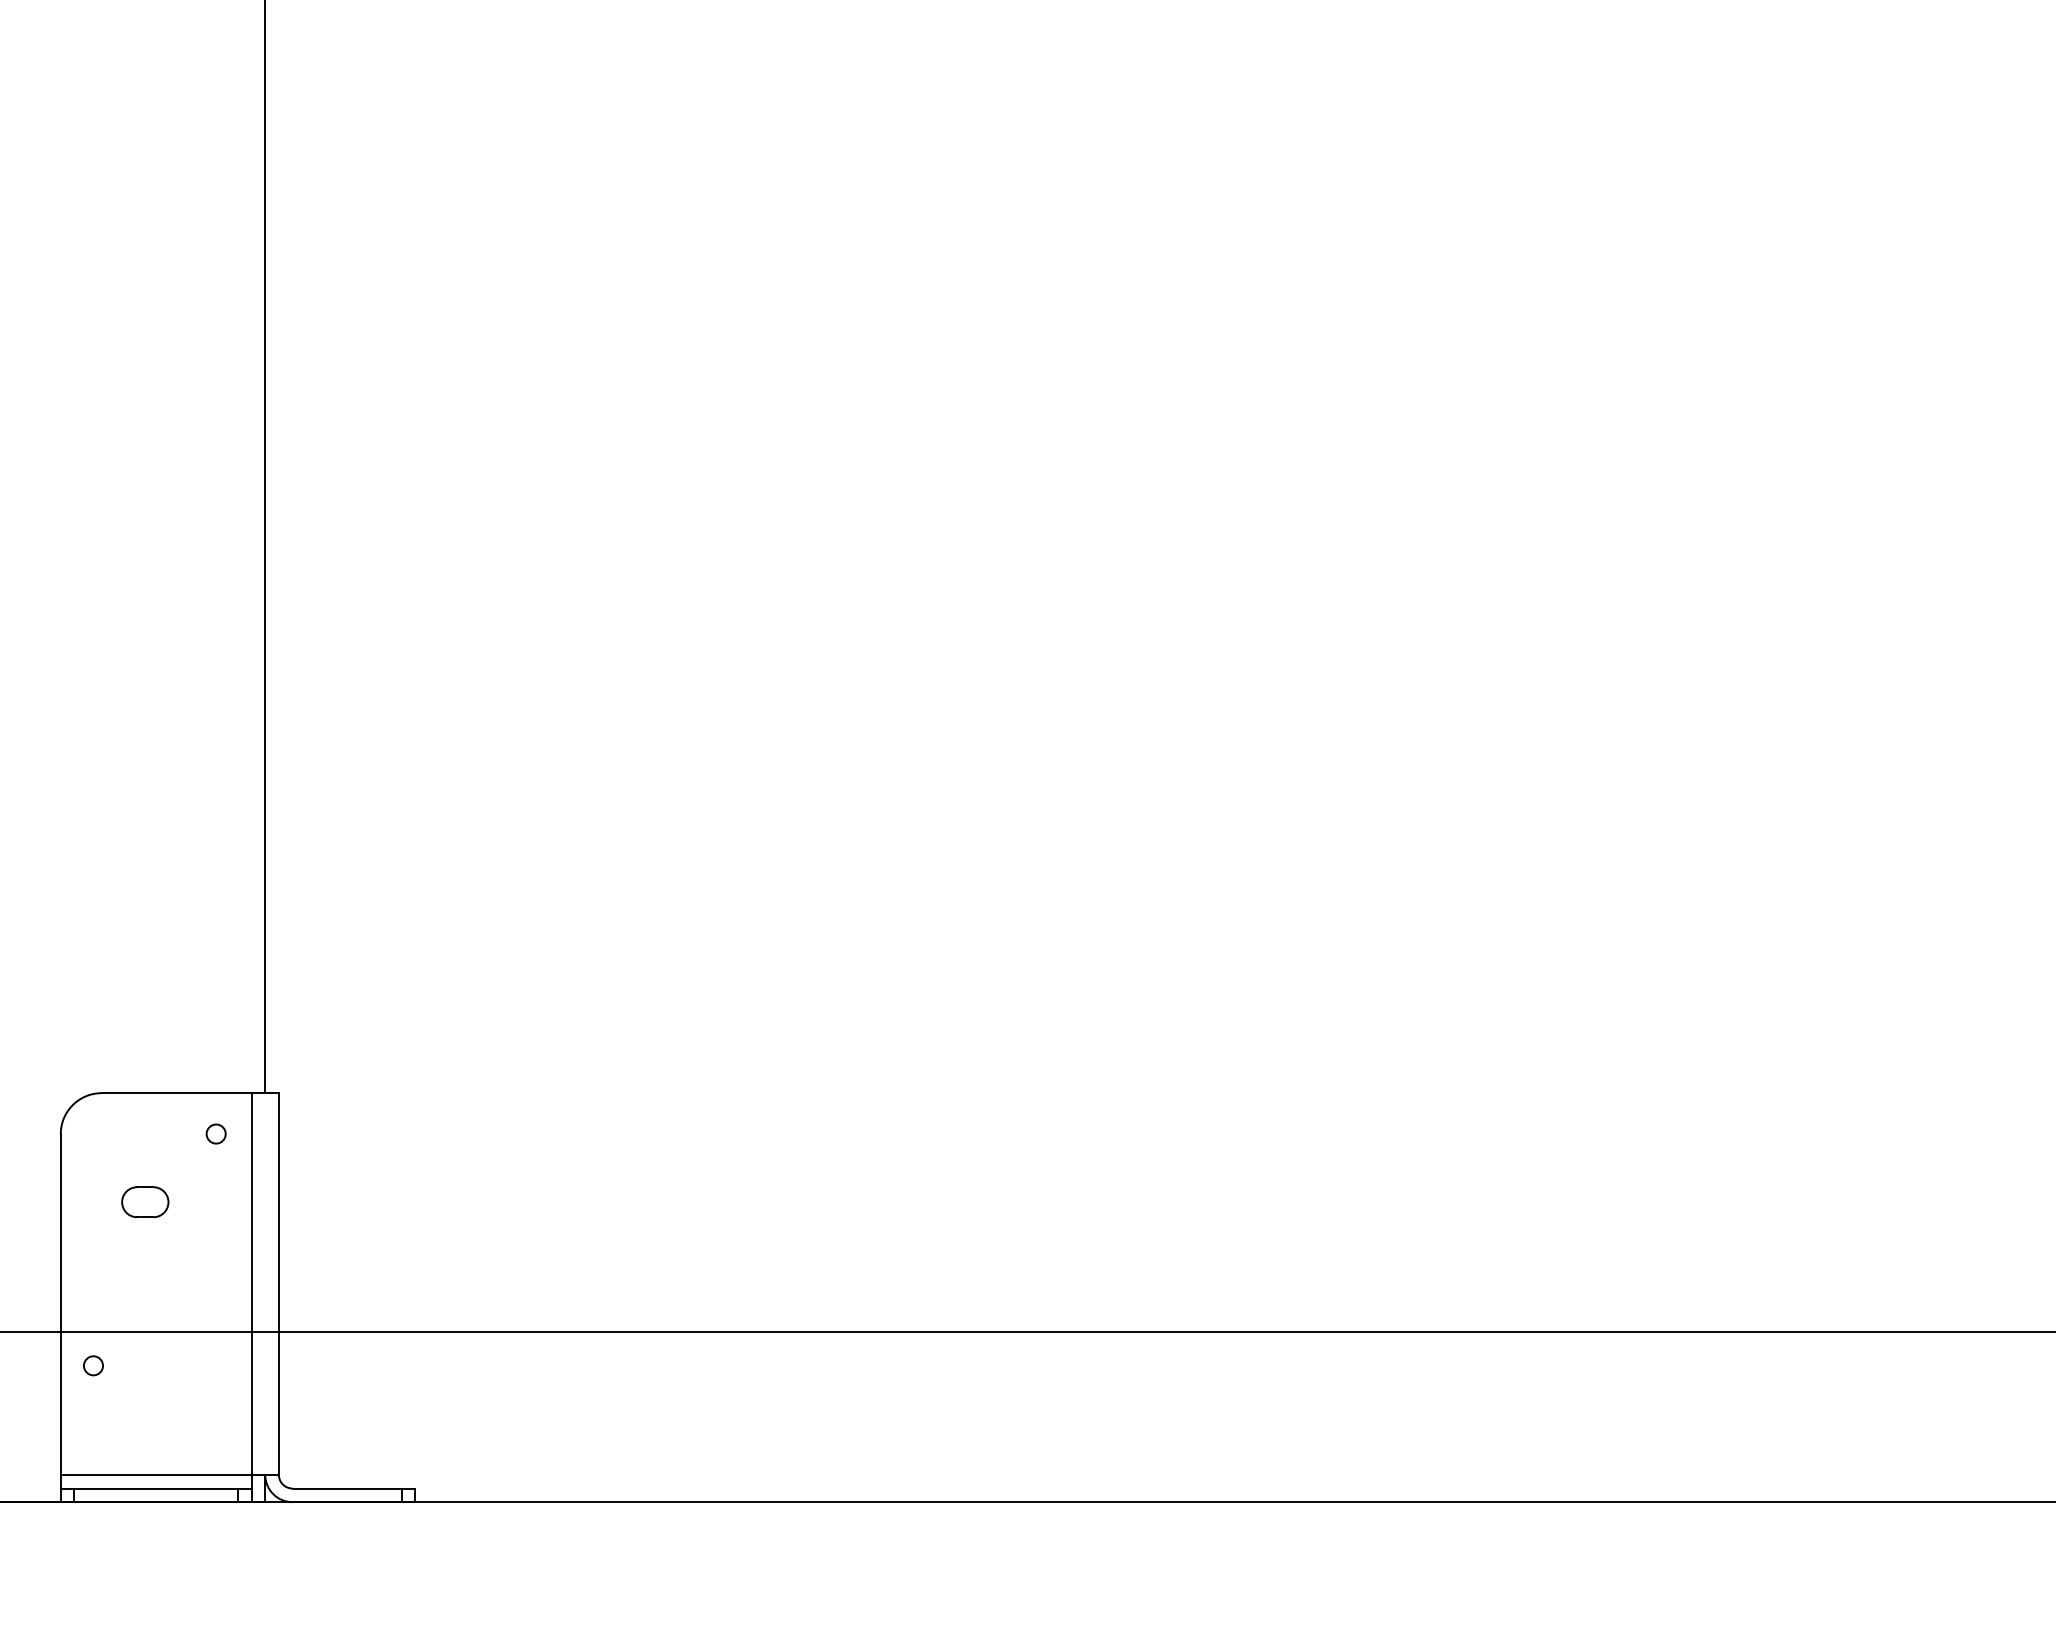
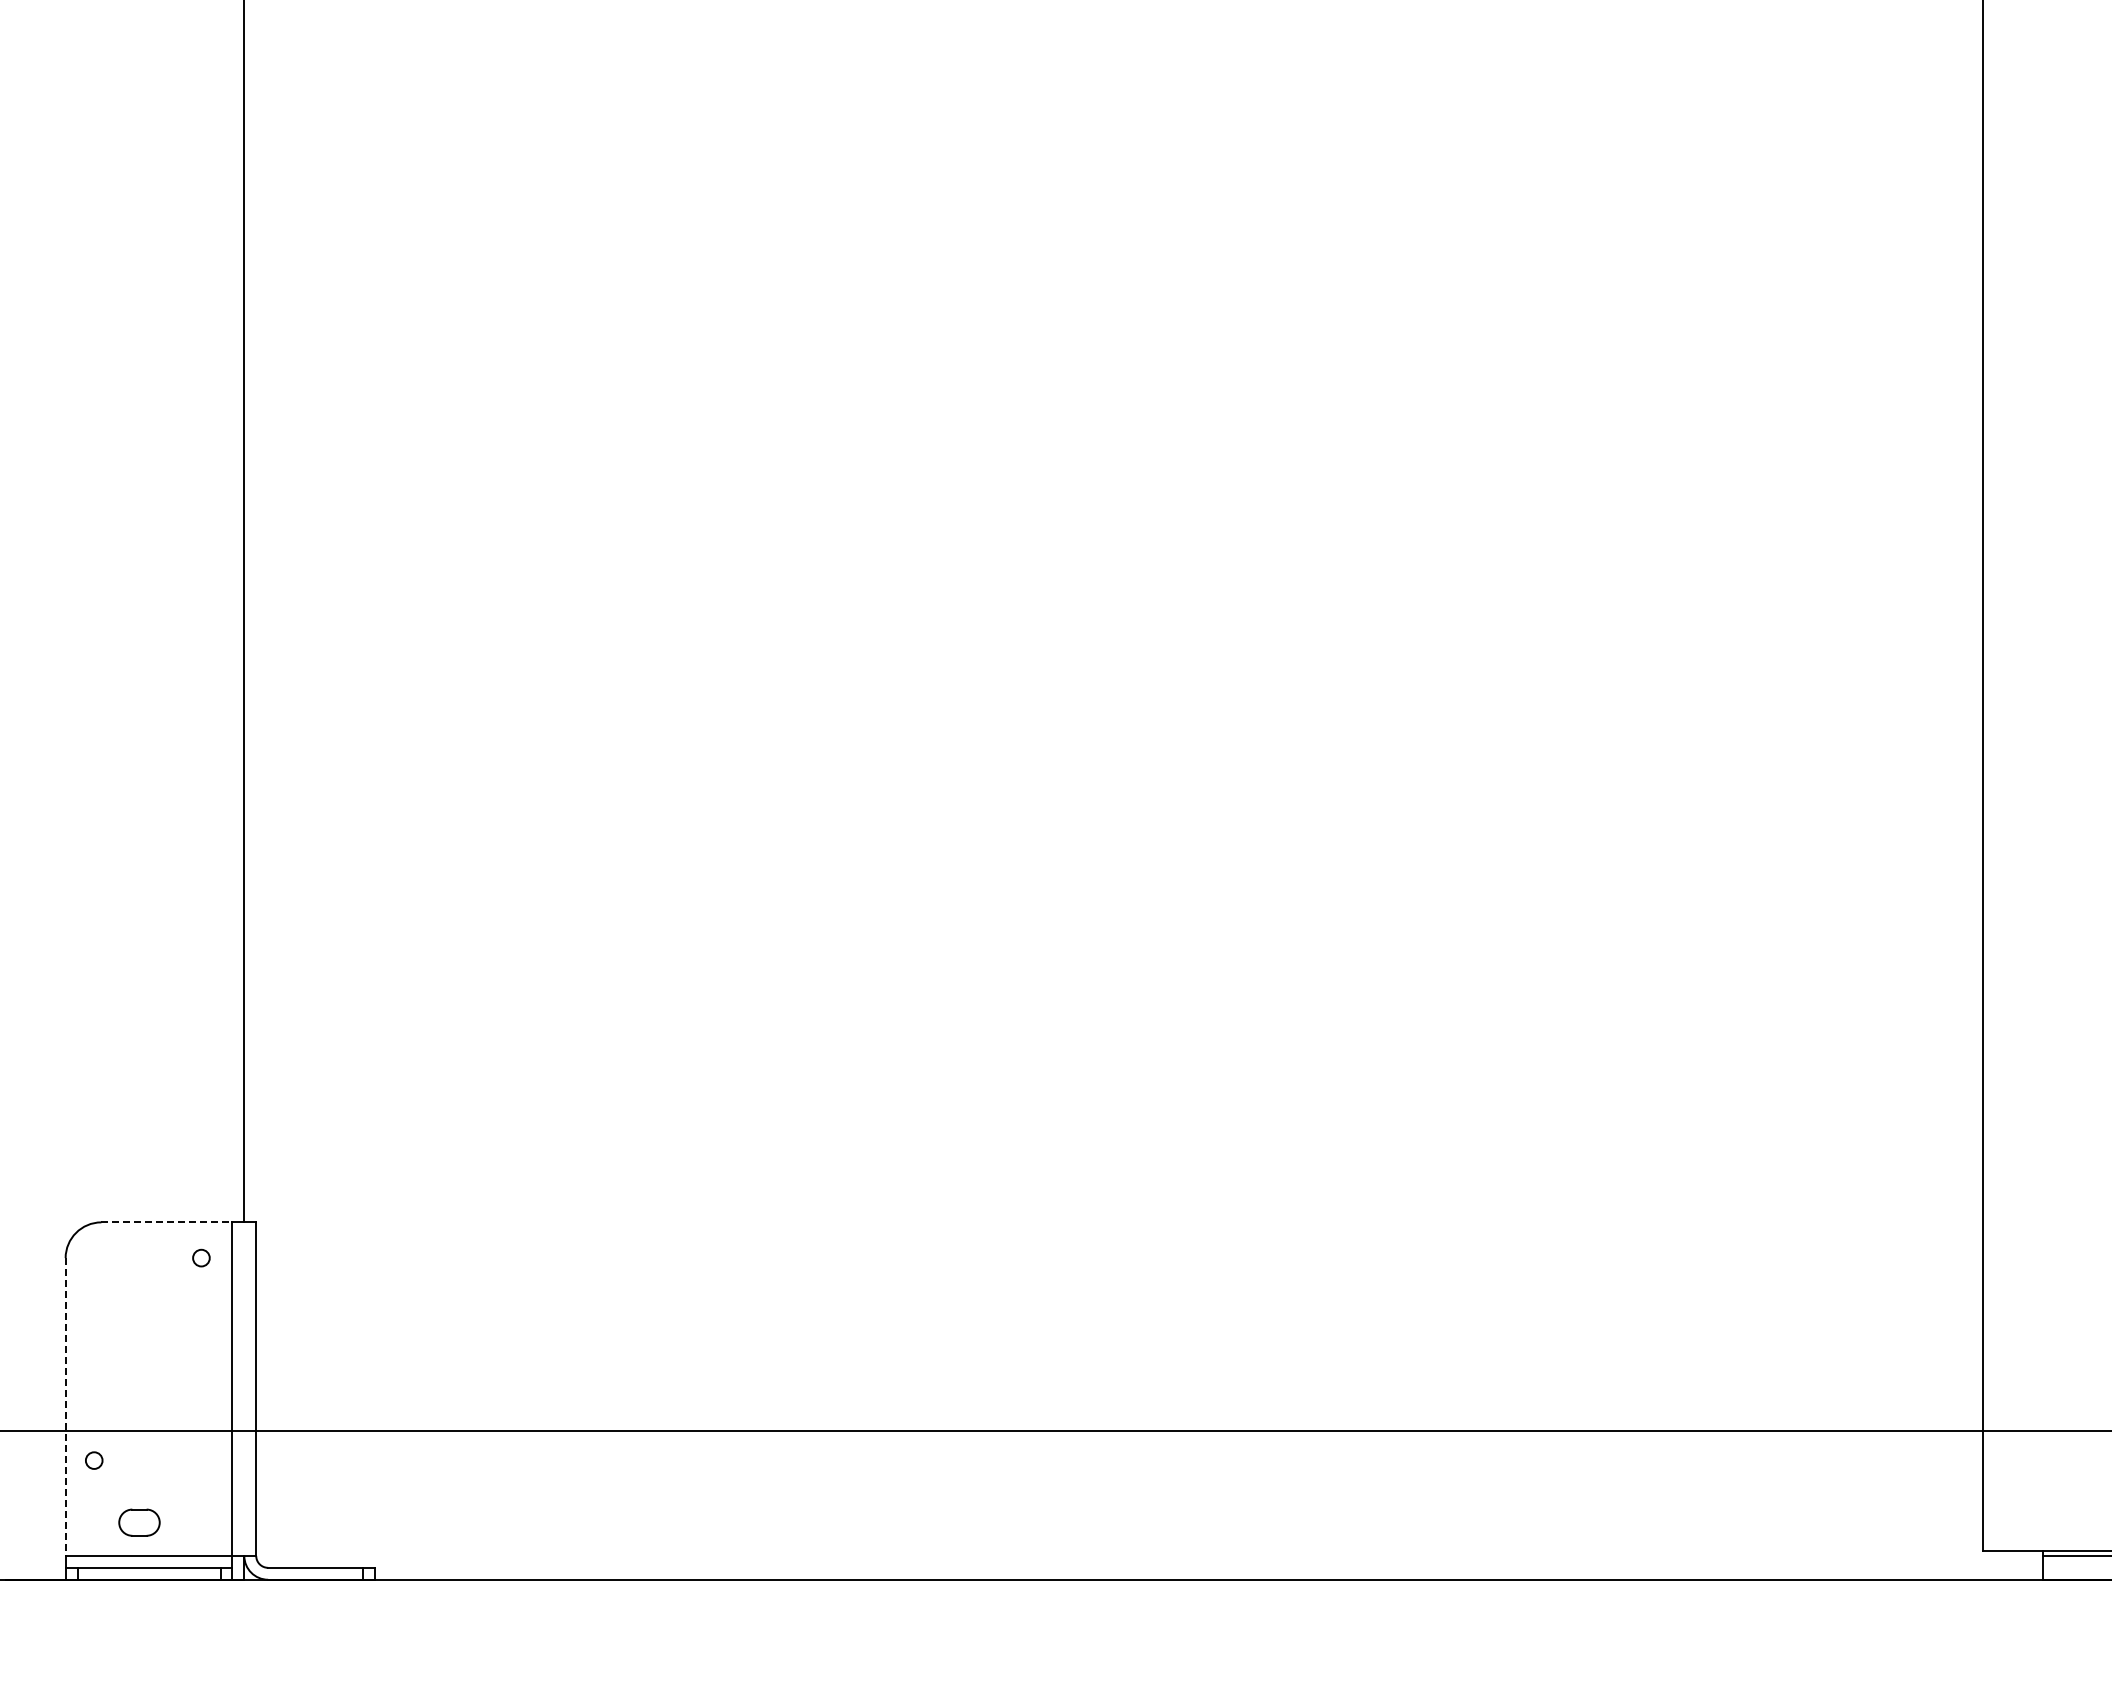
line: (176, 1093) -> (166, 1222), solid -> dashed
part: (145, 1202) -> (139, 1522), moved
line: (60, 1305) -> (65, 1407), solid -> dashed

